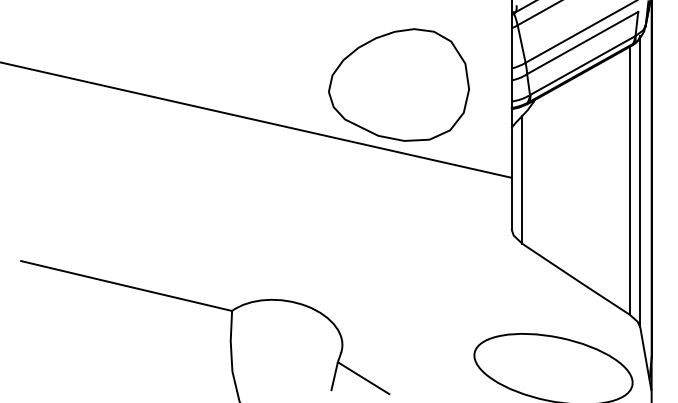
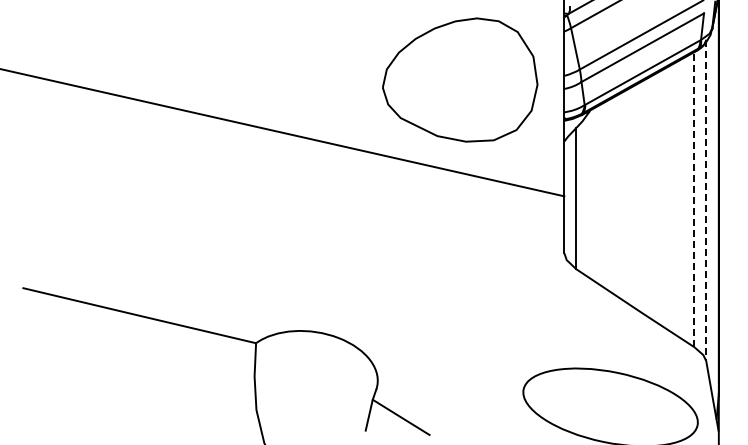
part: (399, 84) -> (460, 79), moved
line: (629, 179) -> (694, 198), solid -> dashed
line: (640, 181) -> (706, 200), solid -> dashed

